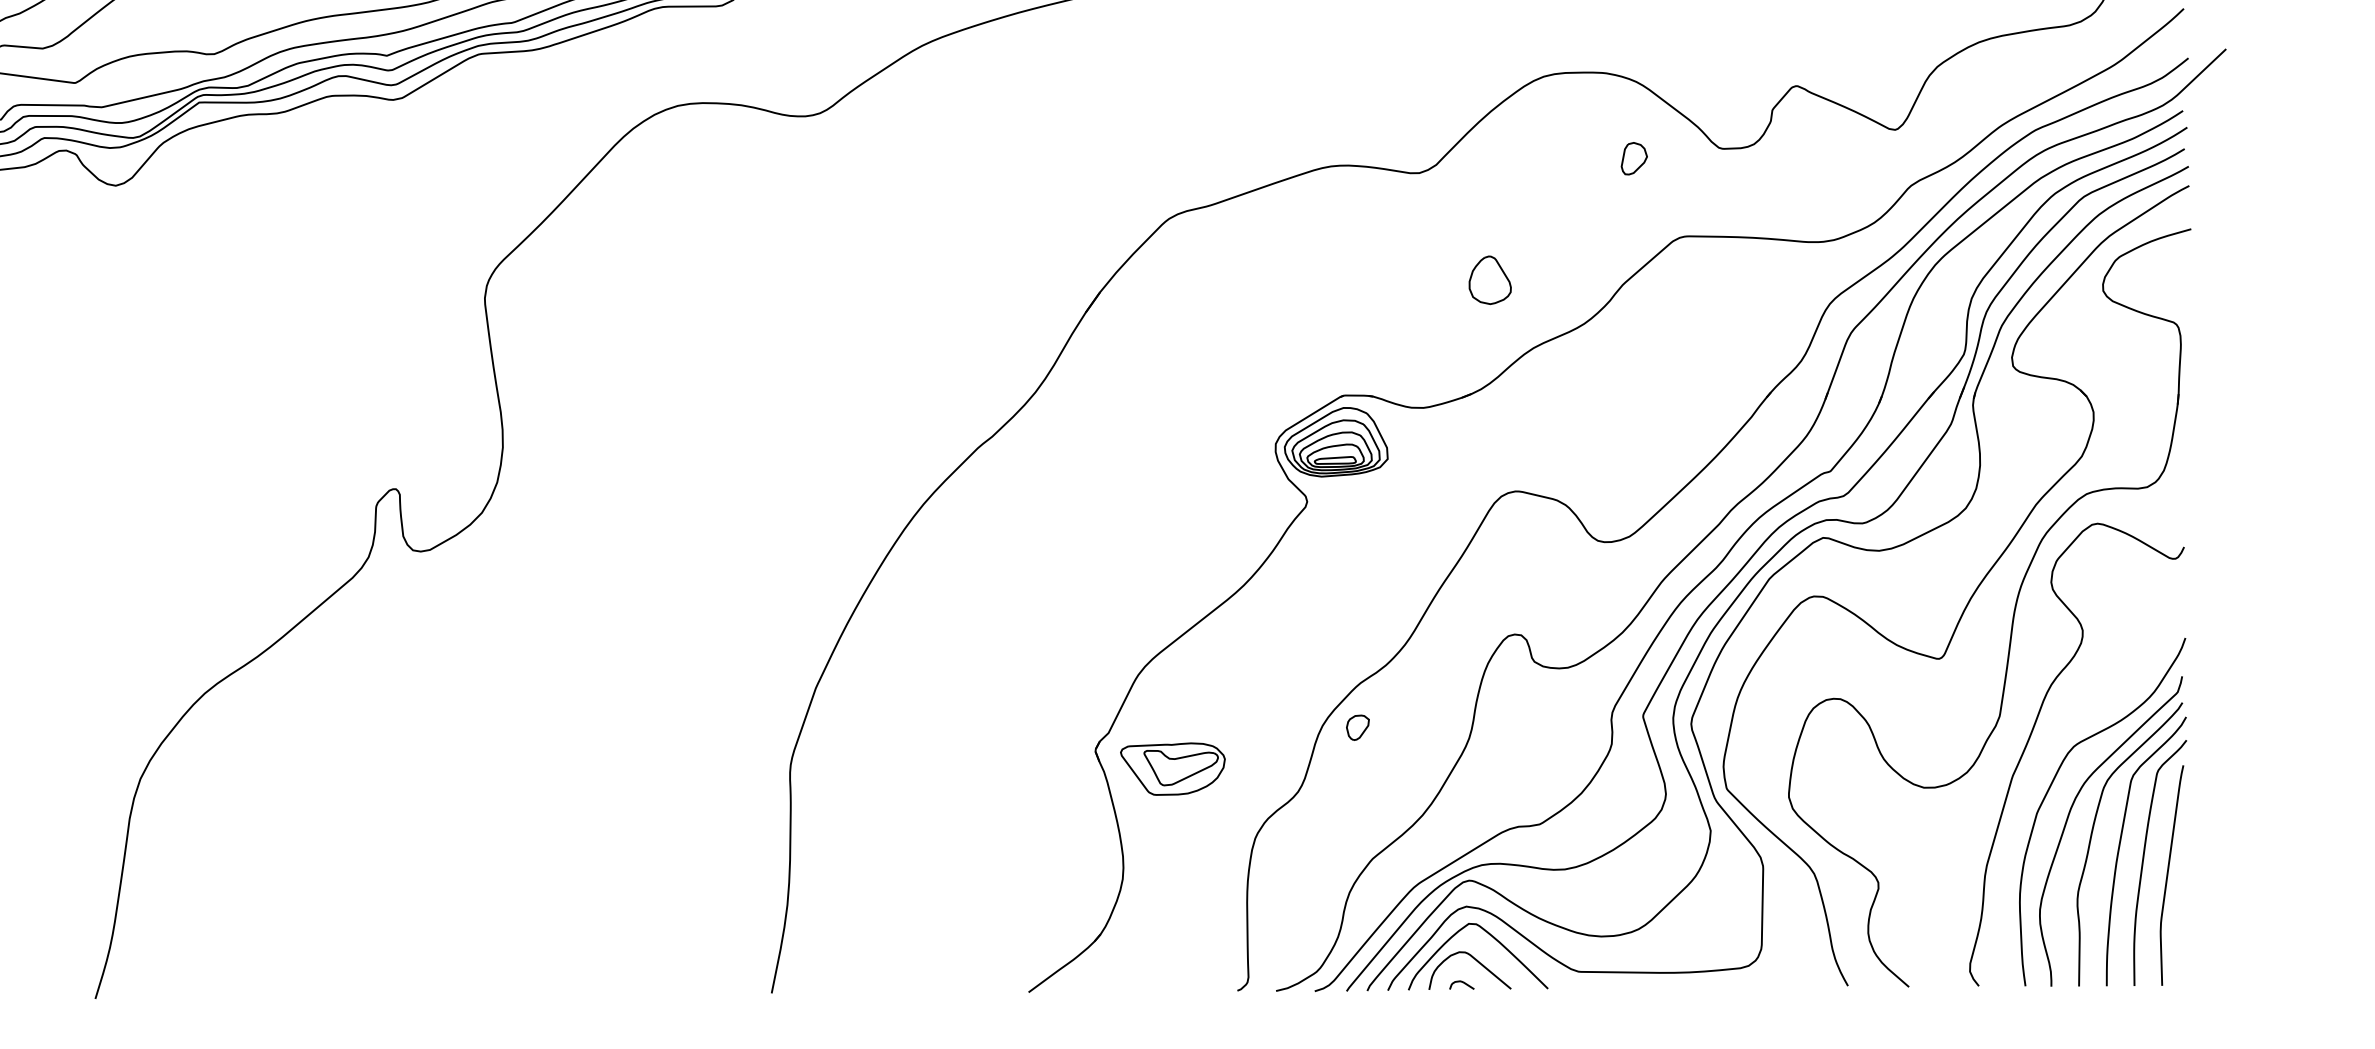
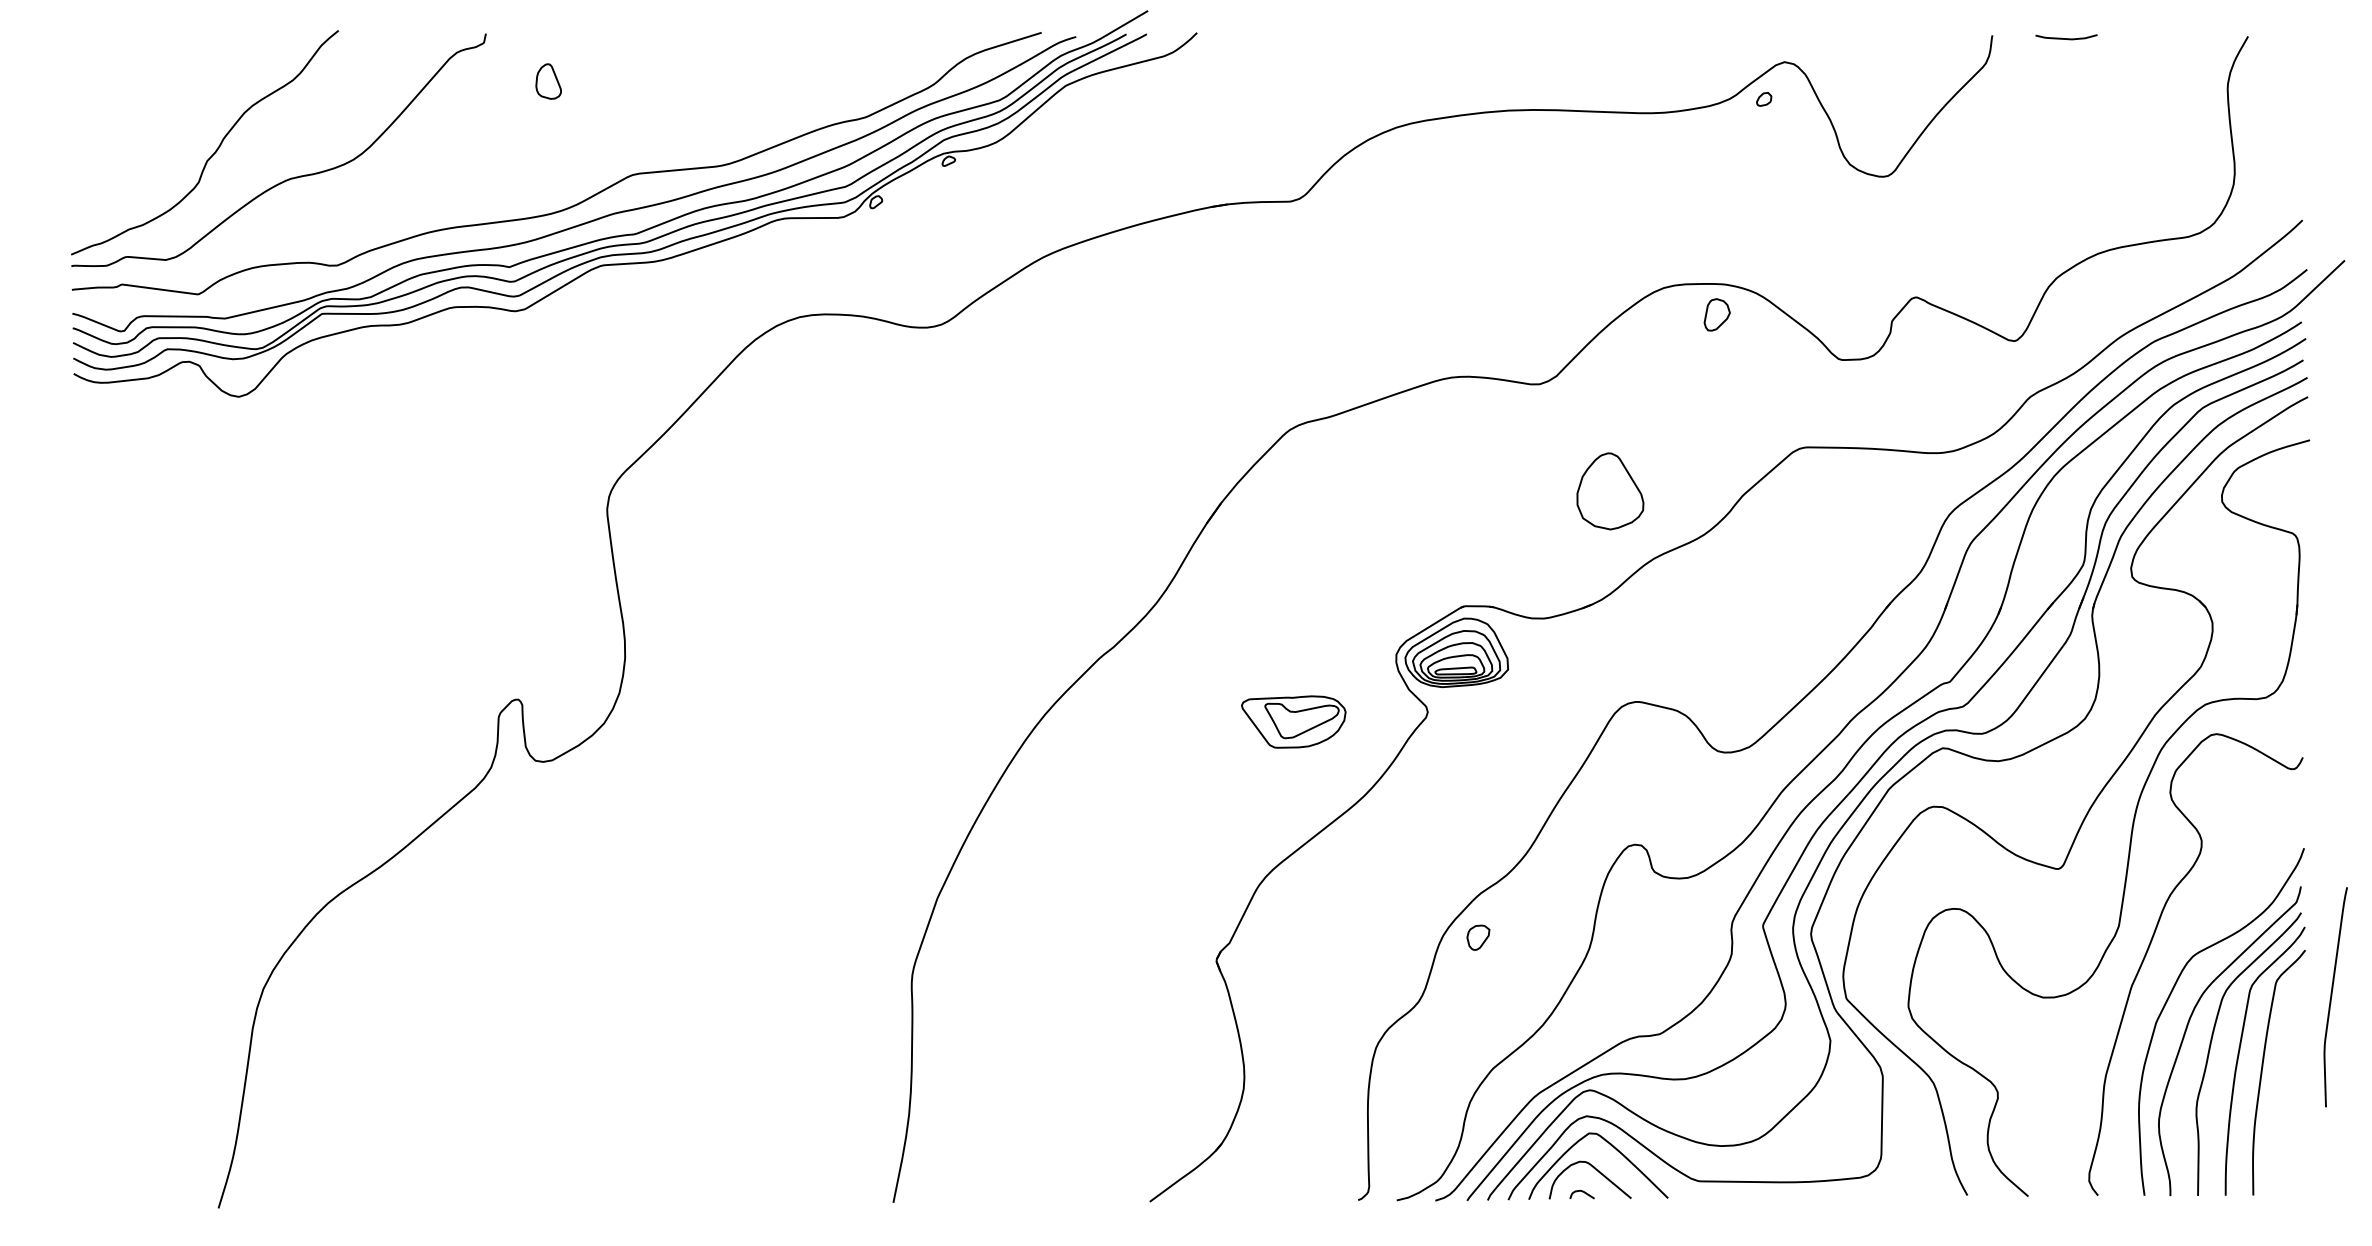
part: (1633, 158) -> (1716, 314), moved
part: (1490, 279) -> (1610, 490), size x1.6
part: (1172, 768) -> (1293, 721), moved
curve: (2168, 874) -> (2332, 996), moved

